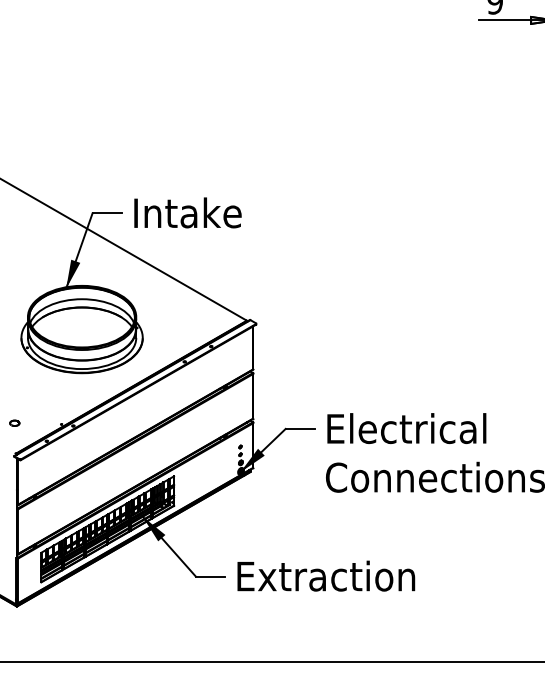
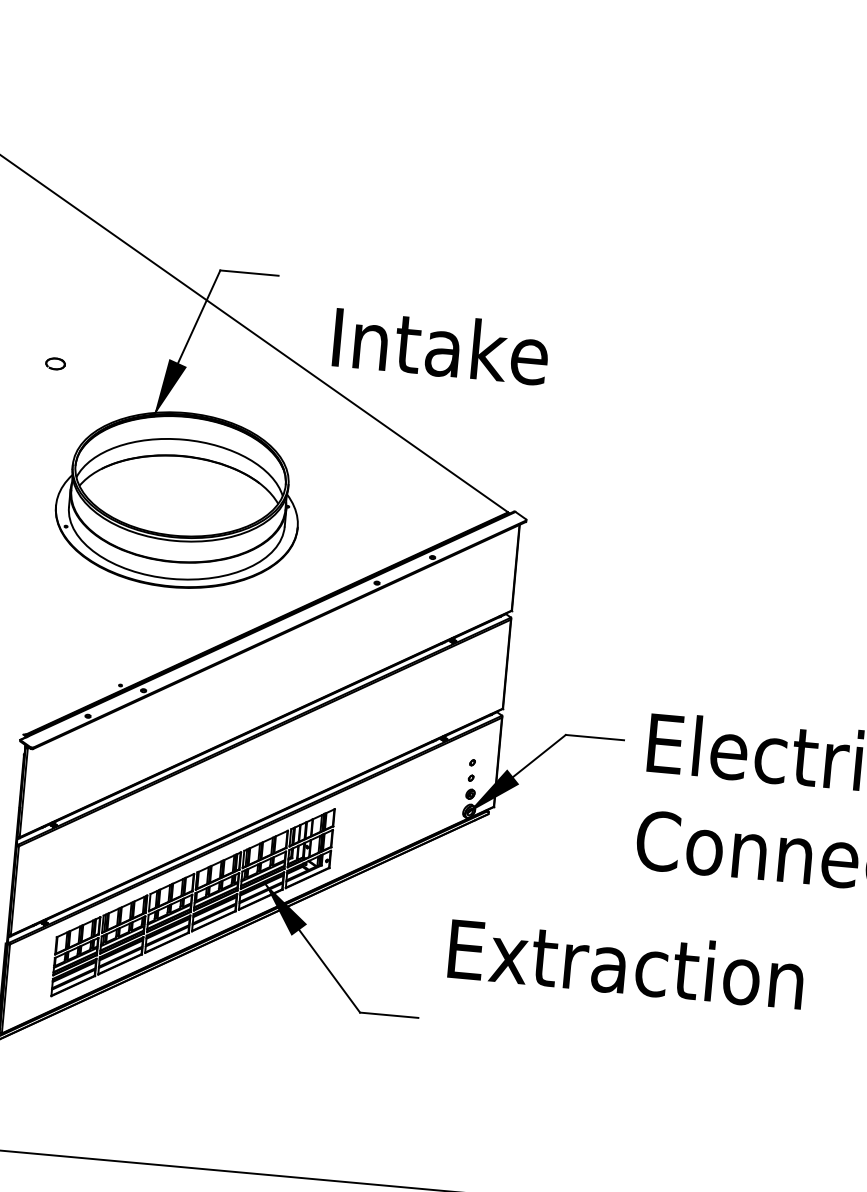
text: (187, 212) -> (440, 345), moved
part: (14, 422) -> (55, 362), moved
text: (326, 575) -> (627, 962), moved

